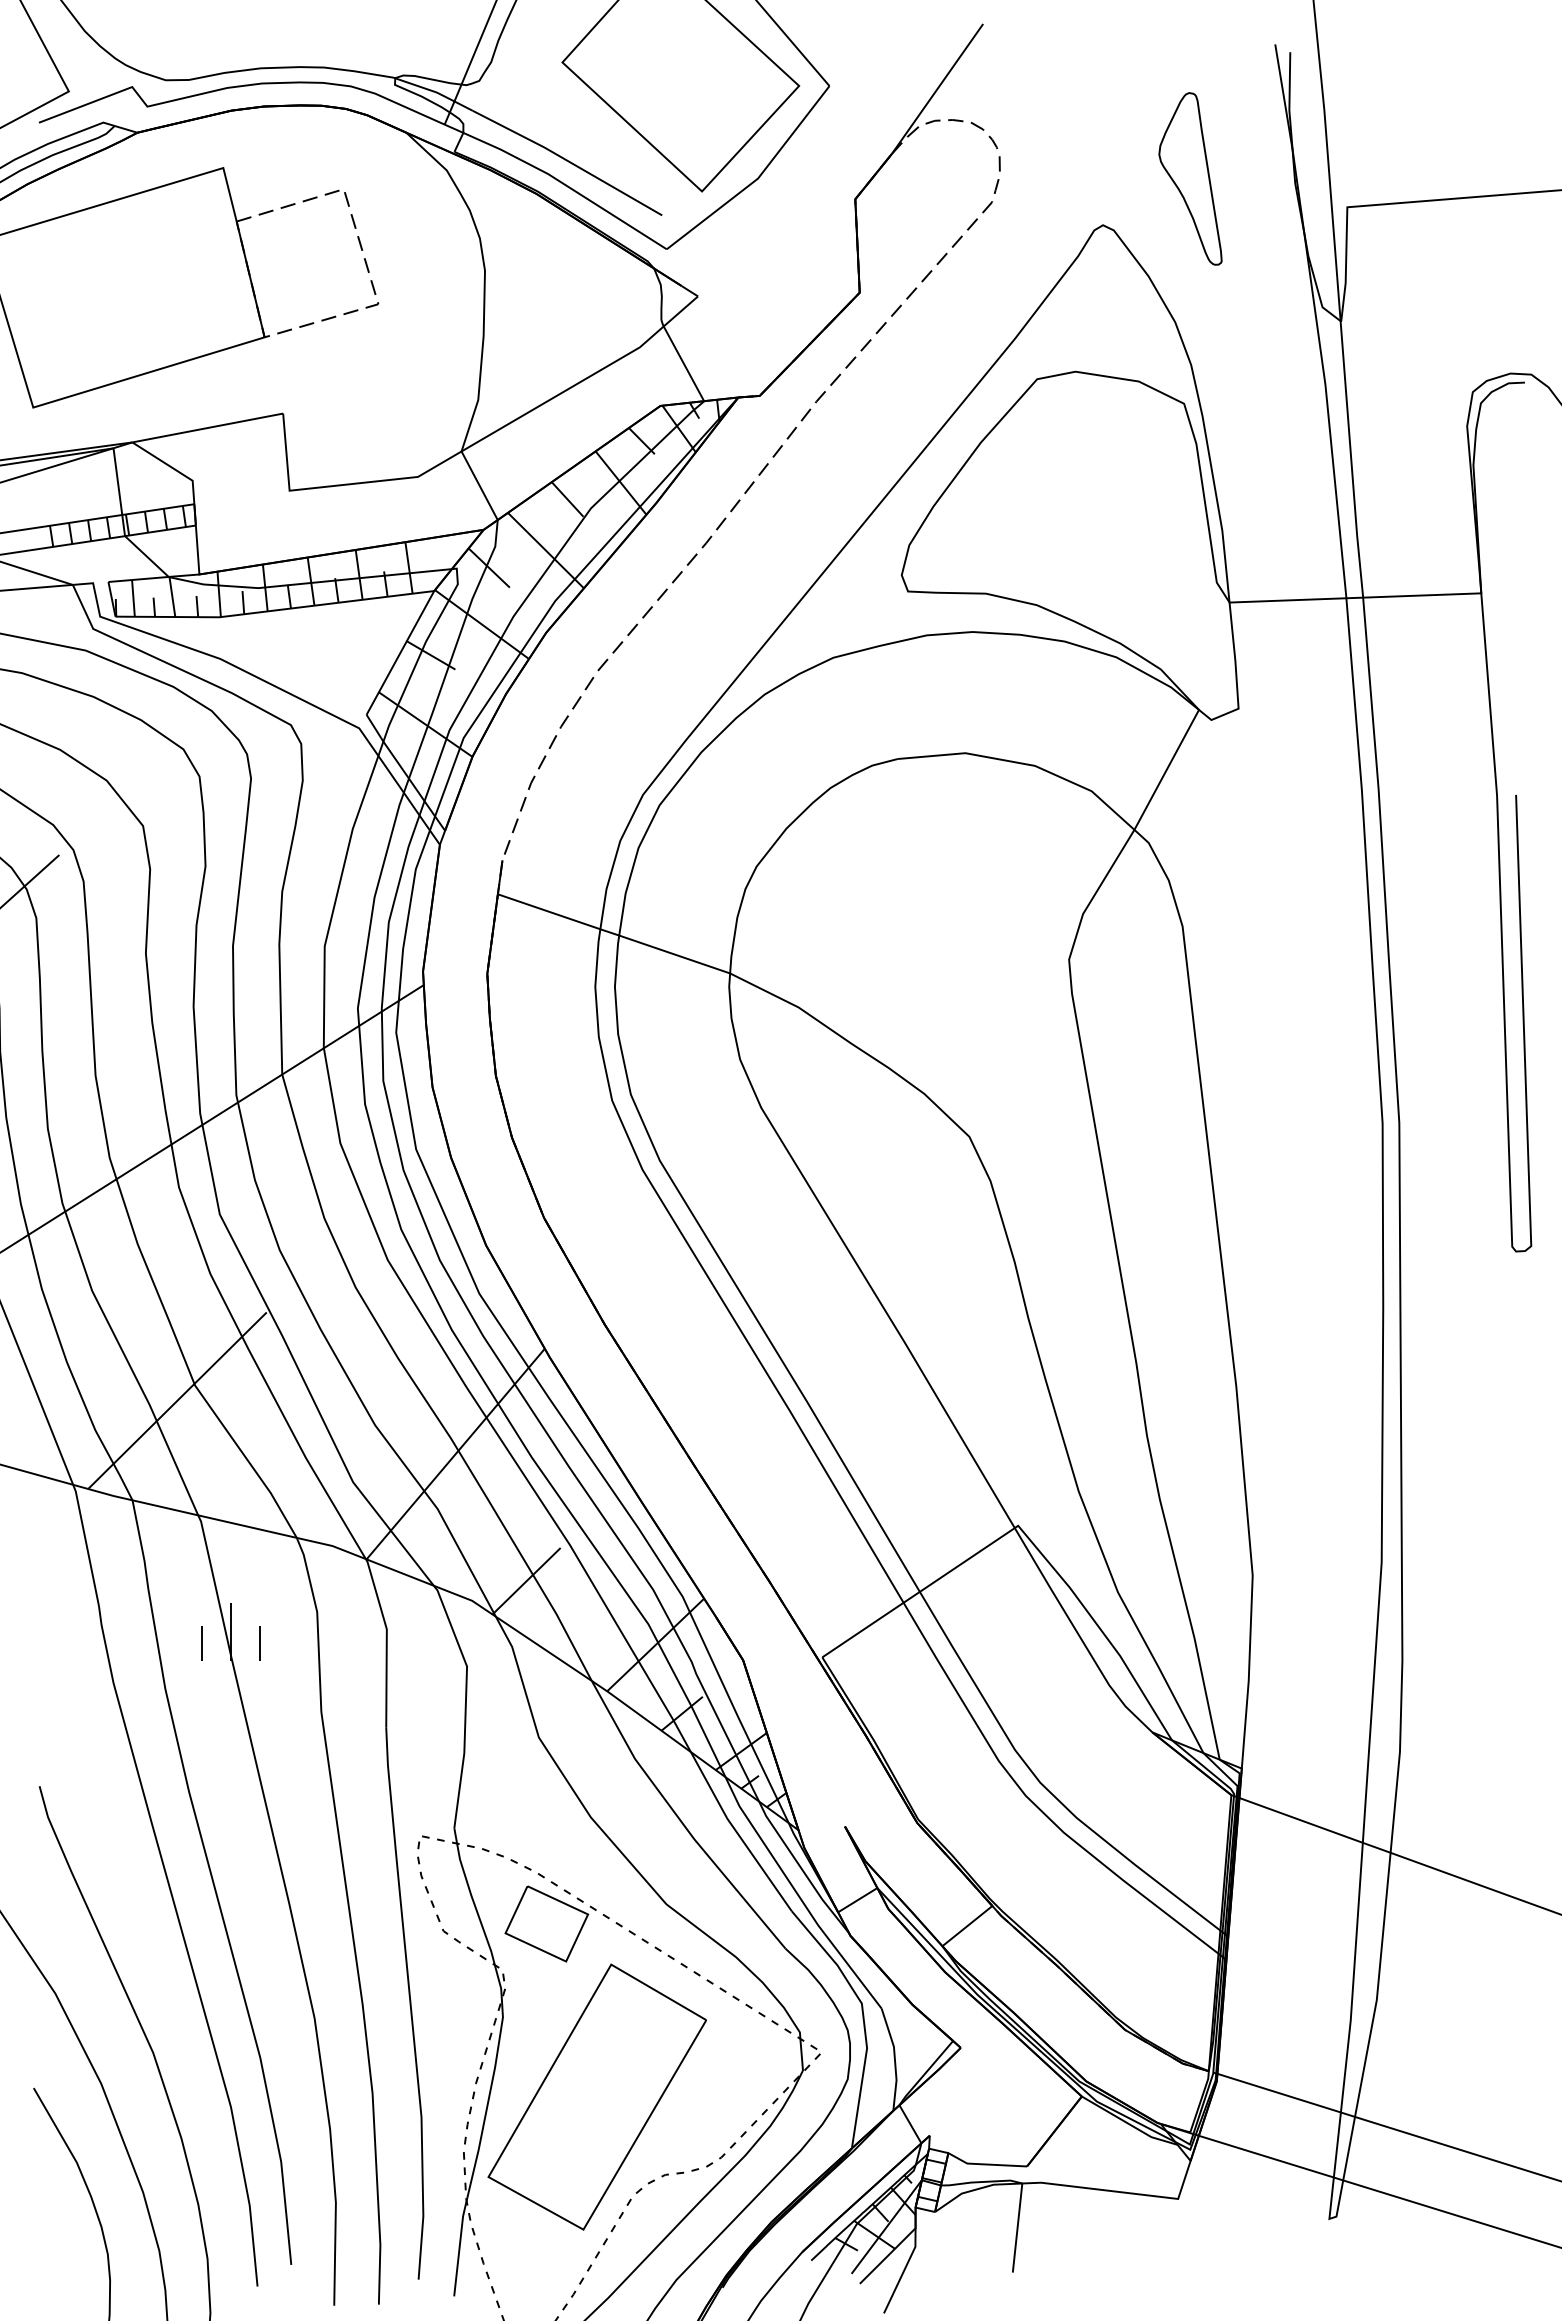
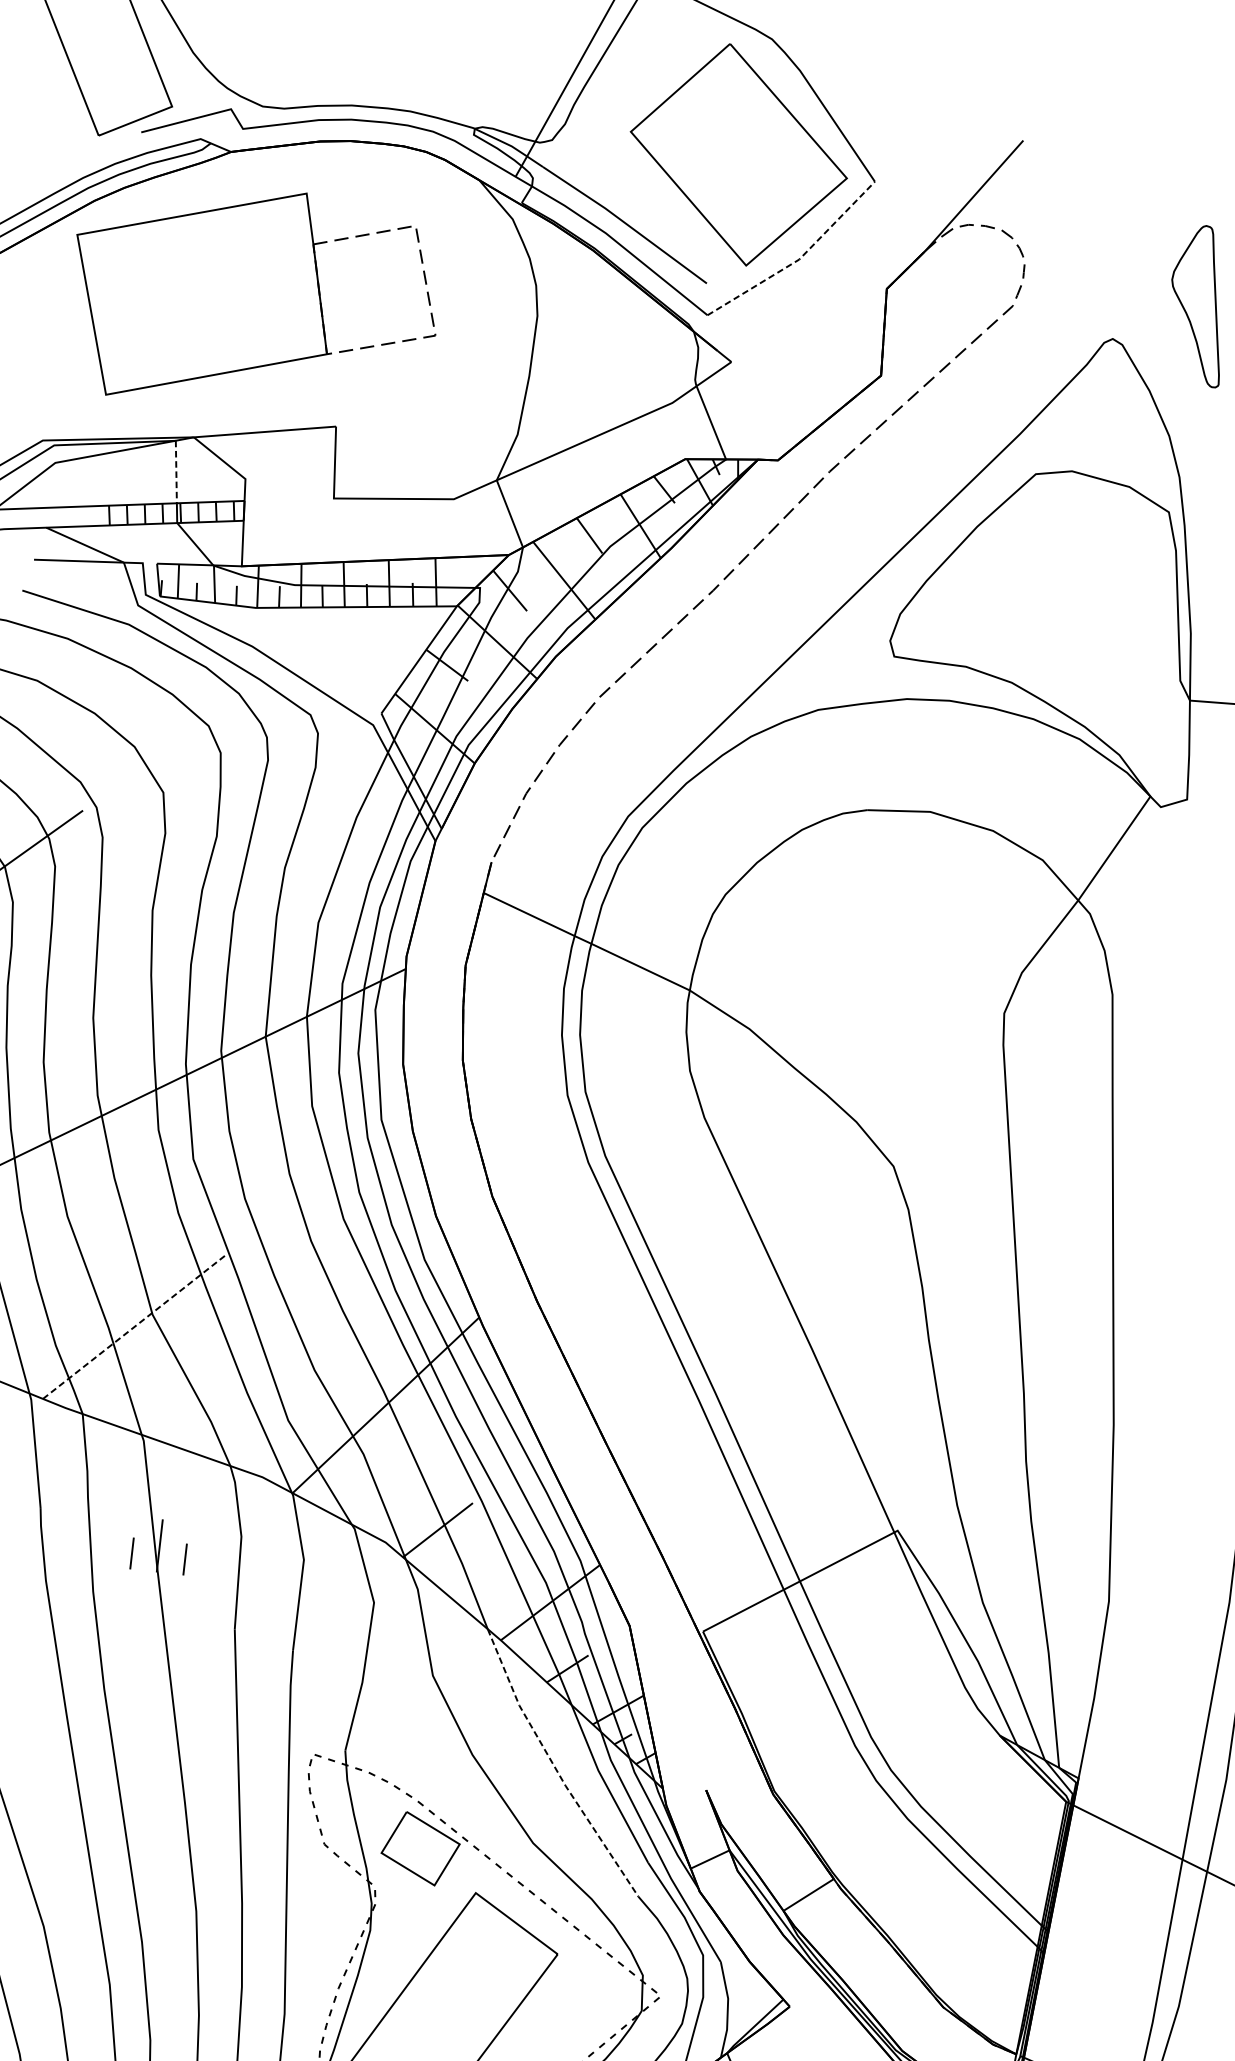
line: (758, 178) -> (799, 259), solid -> dashed
line: (117, 481) -> (176, 471), solid -> dashed
line: (177, 1400) -> (134, 1326), solid -> dashed
line: (680, 1820) -> (554, 1767), solid -> dashed

